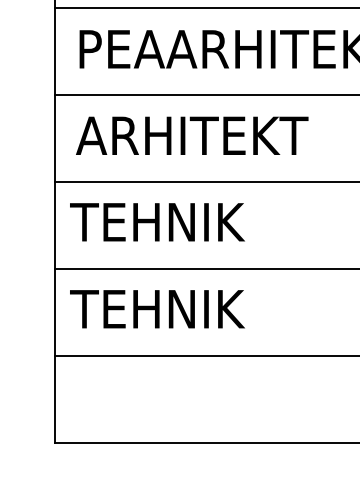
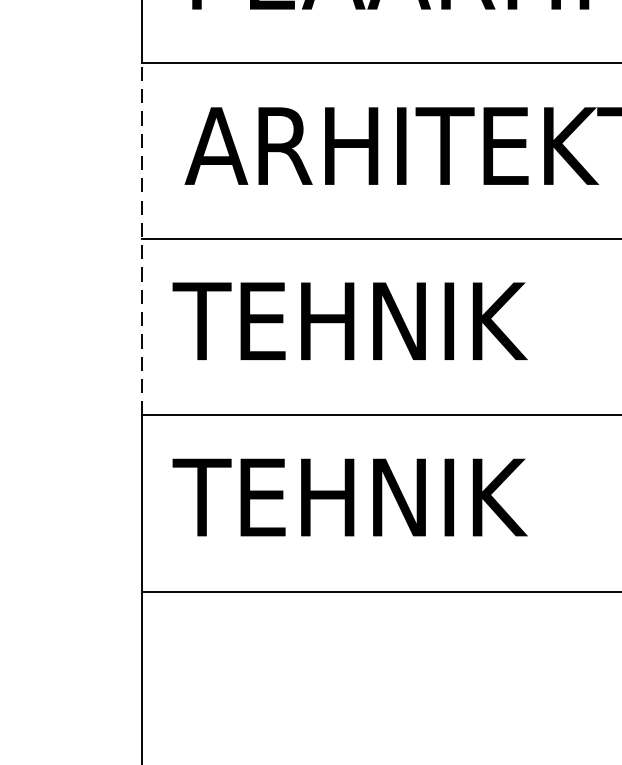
line: (54, 181) -> (141, 238), solid -> dashed

